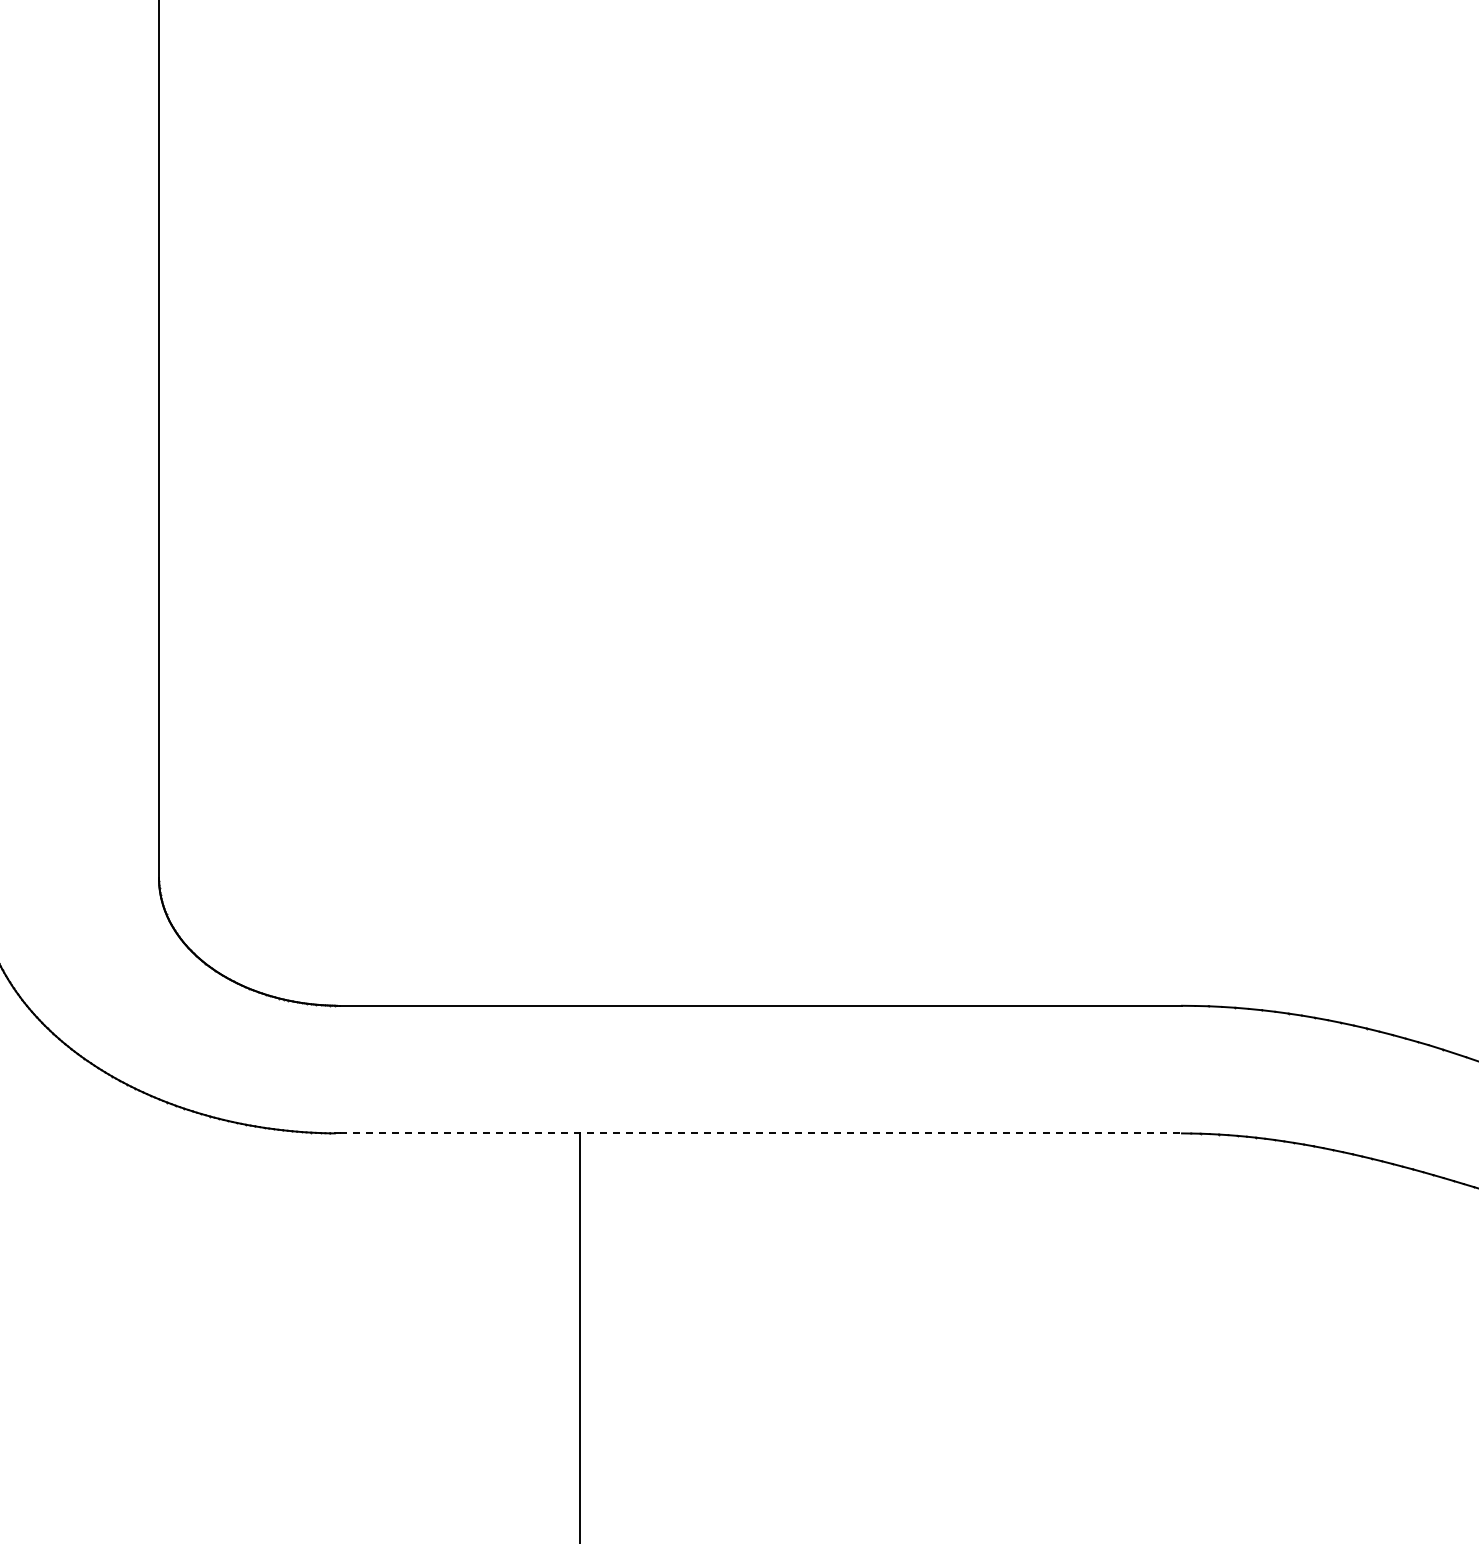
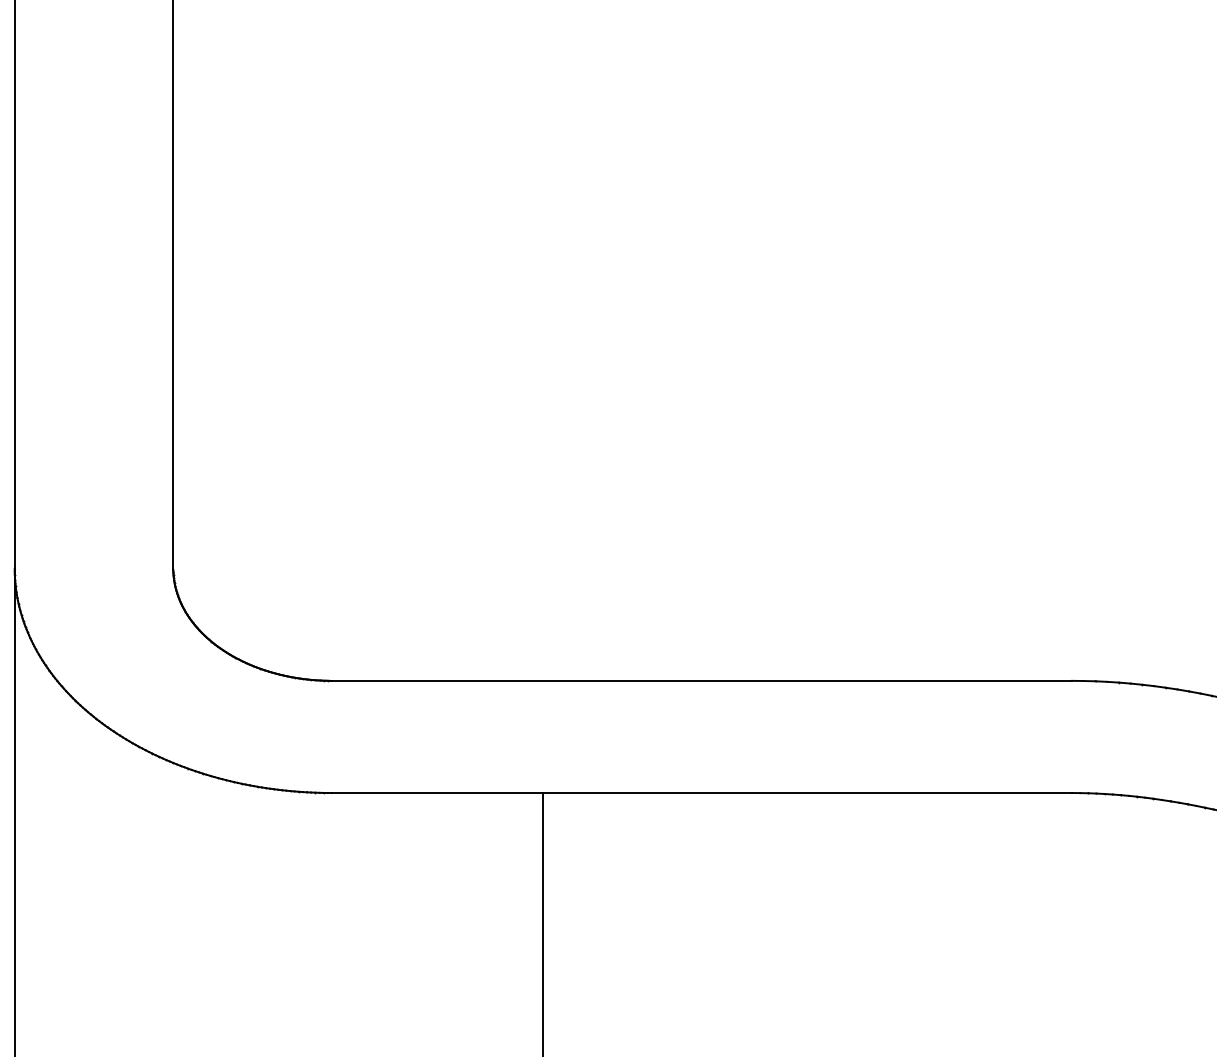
line: (761, 1133) -> (702, 793), dashed -> solid

